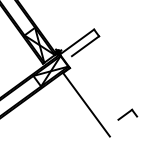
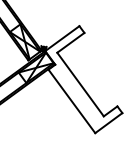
line: (94, 87) -> (79, 84), added
line: (123, 126) -> (108, 123), added

